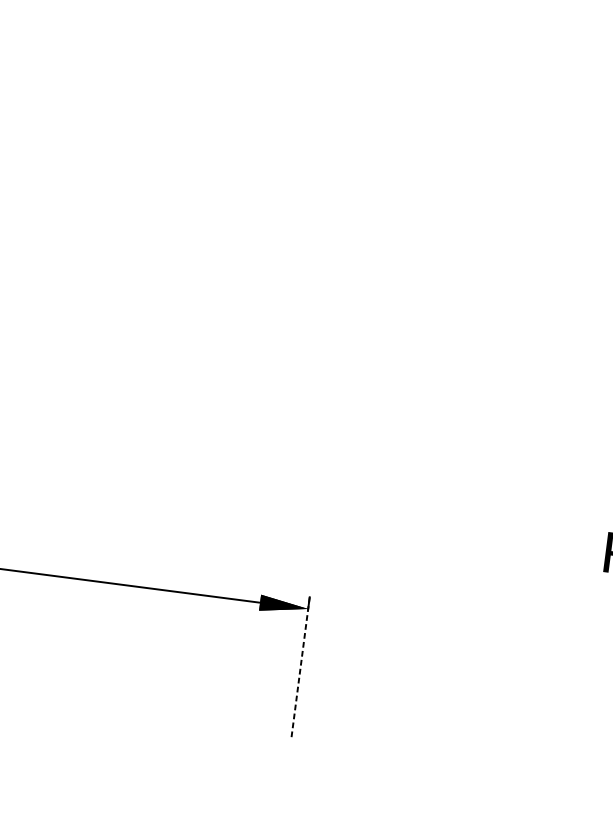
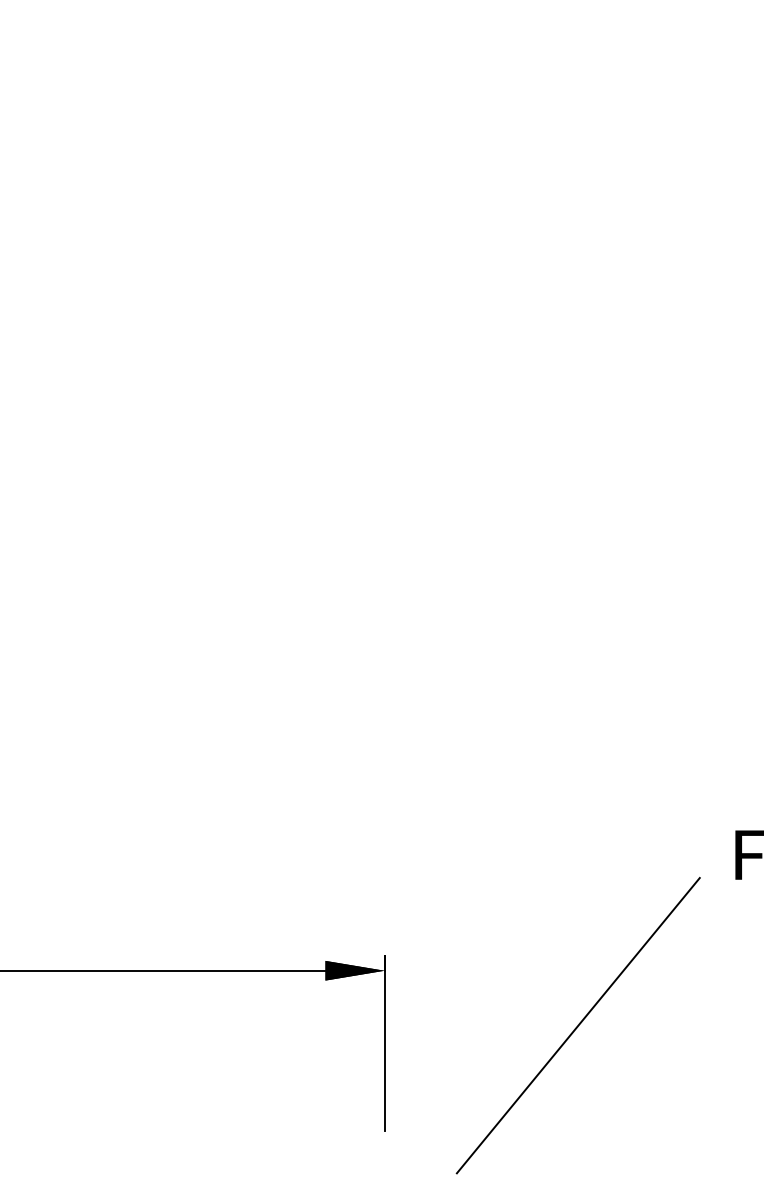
line: (300, 668) -> (384, 1044), dashed -> solid
line: (459, 673) -> (577, 1025), added

